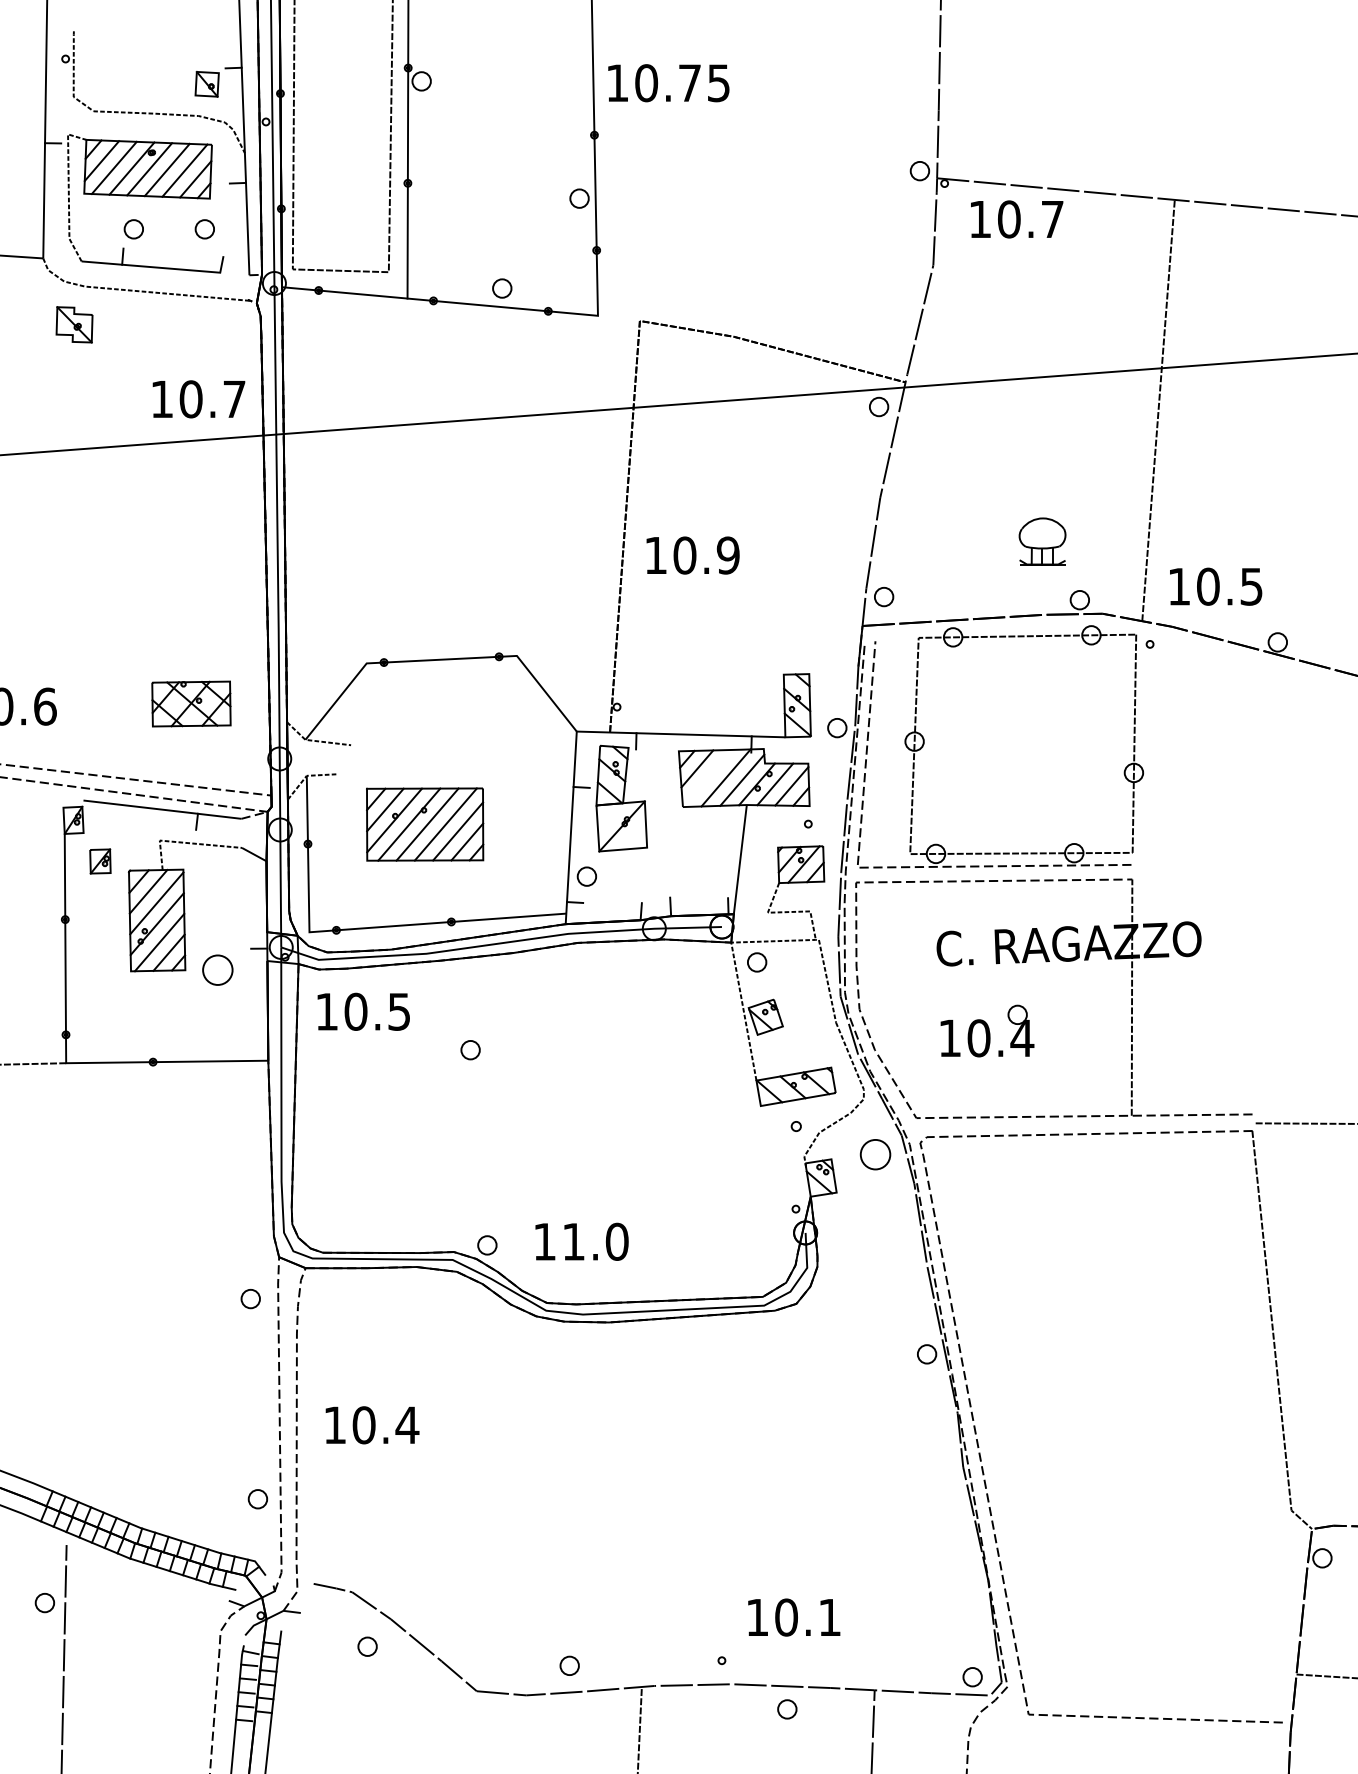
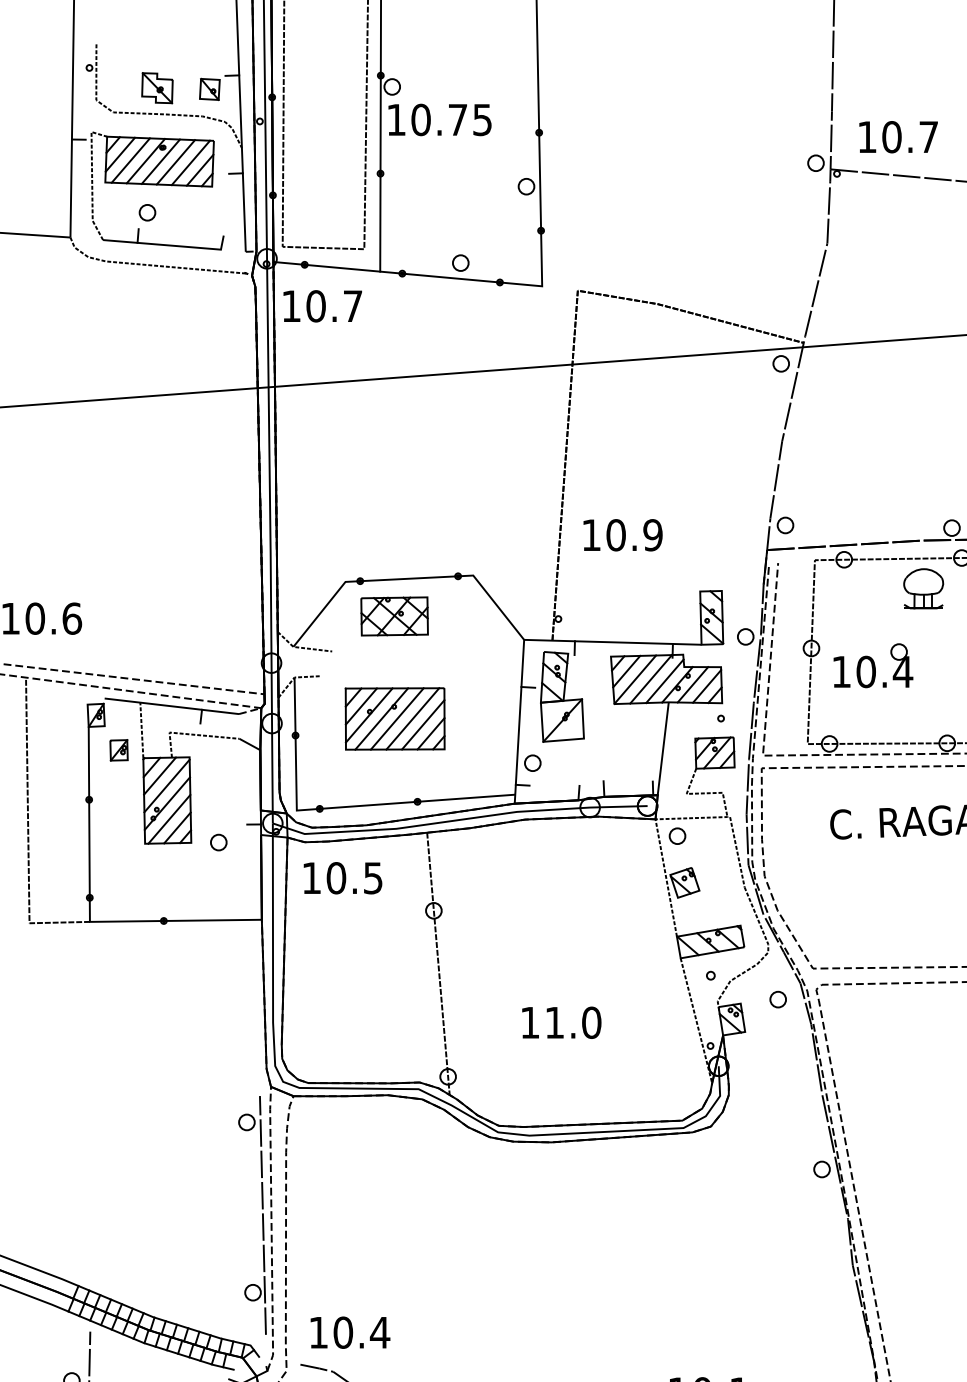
text: (668, 83) -> (439, 120), moved
text: (1017, 219) -> (898, 137), moved
part: (204, 229) -> (207, 212), removed
part: (74, 324) -> (157, 87), moved
text: (198, 399) -> (322, 306), moved
part: (1042, 541) -> (923, 588), moved
text: (692, 555) -> (622, 535), moved
part: (191, 703) -> (394, 616), moved
line: (706, 777) -> (634, 678), added
line: (126, 837) -> (141, 729), added
part: (217, 969) -> (218, 842), size x0.62
part: (987, 1030) -> (873, 665), moved
line: (475, 1112) -> (438, 963), added
part: (875, 1154) -> (778, 999), size x0.62
line: (778, 1179) -> (695, 1020), added
text: (581, 1241) -> (561, 1022), moved
line: (269, 1407) -> (262, 1214), added
text: (372, 1425) -> (350, 1332), moved

